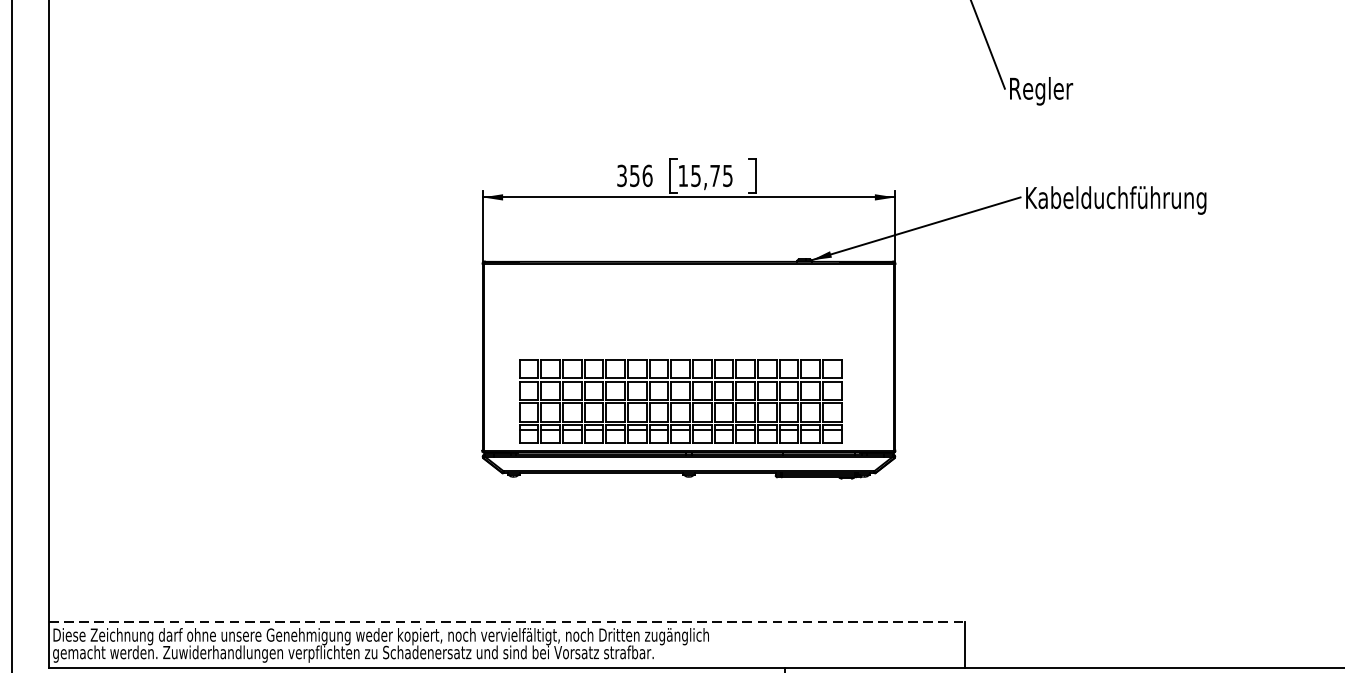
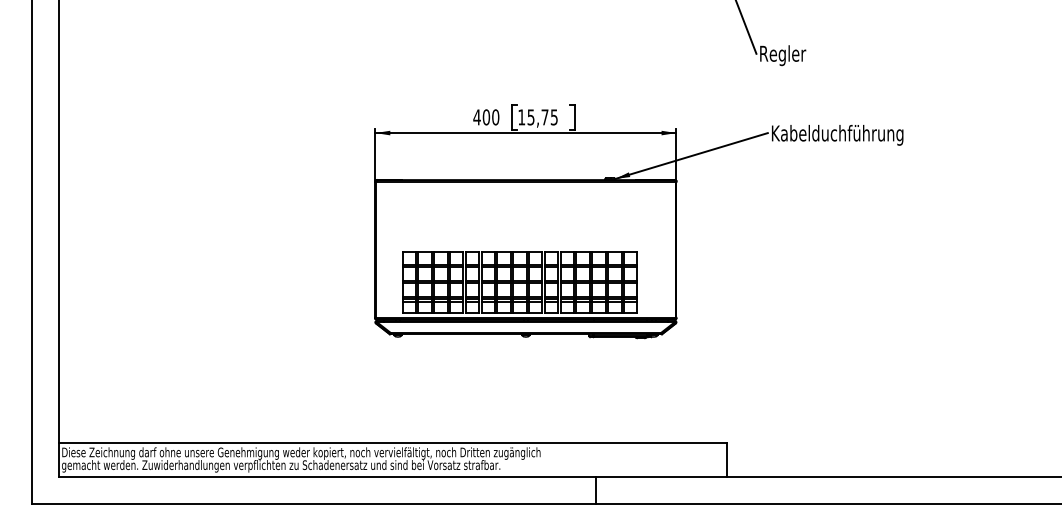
text: (634, 176) -> (486, 117), 356 -> 400
line: (507, 621) -> (393, 442), dashed -> solid

